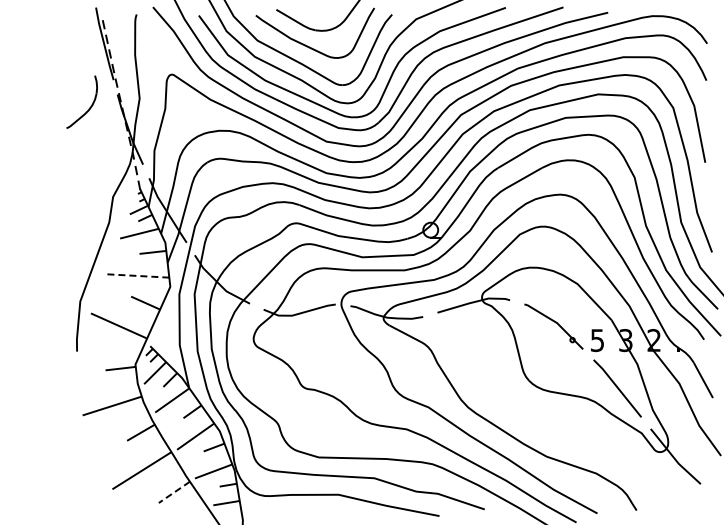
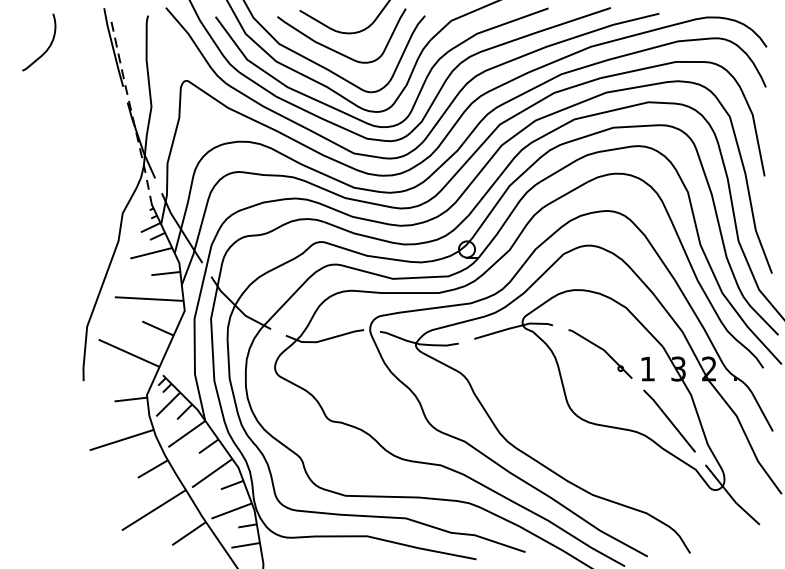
part: (88, 108) -> (46, 49), moved
line: (137, 275) -> (149, 298), dashed -> solid
text: (597, 340) -> (647, 369), 5 -> 1
line: (174, 492) -> (189, 533), dashed -> solid

